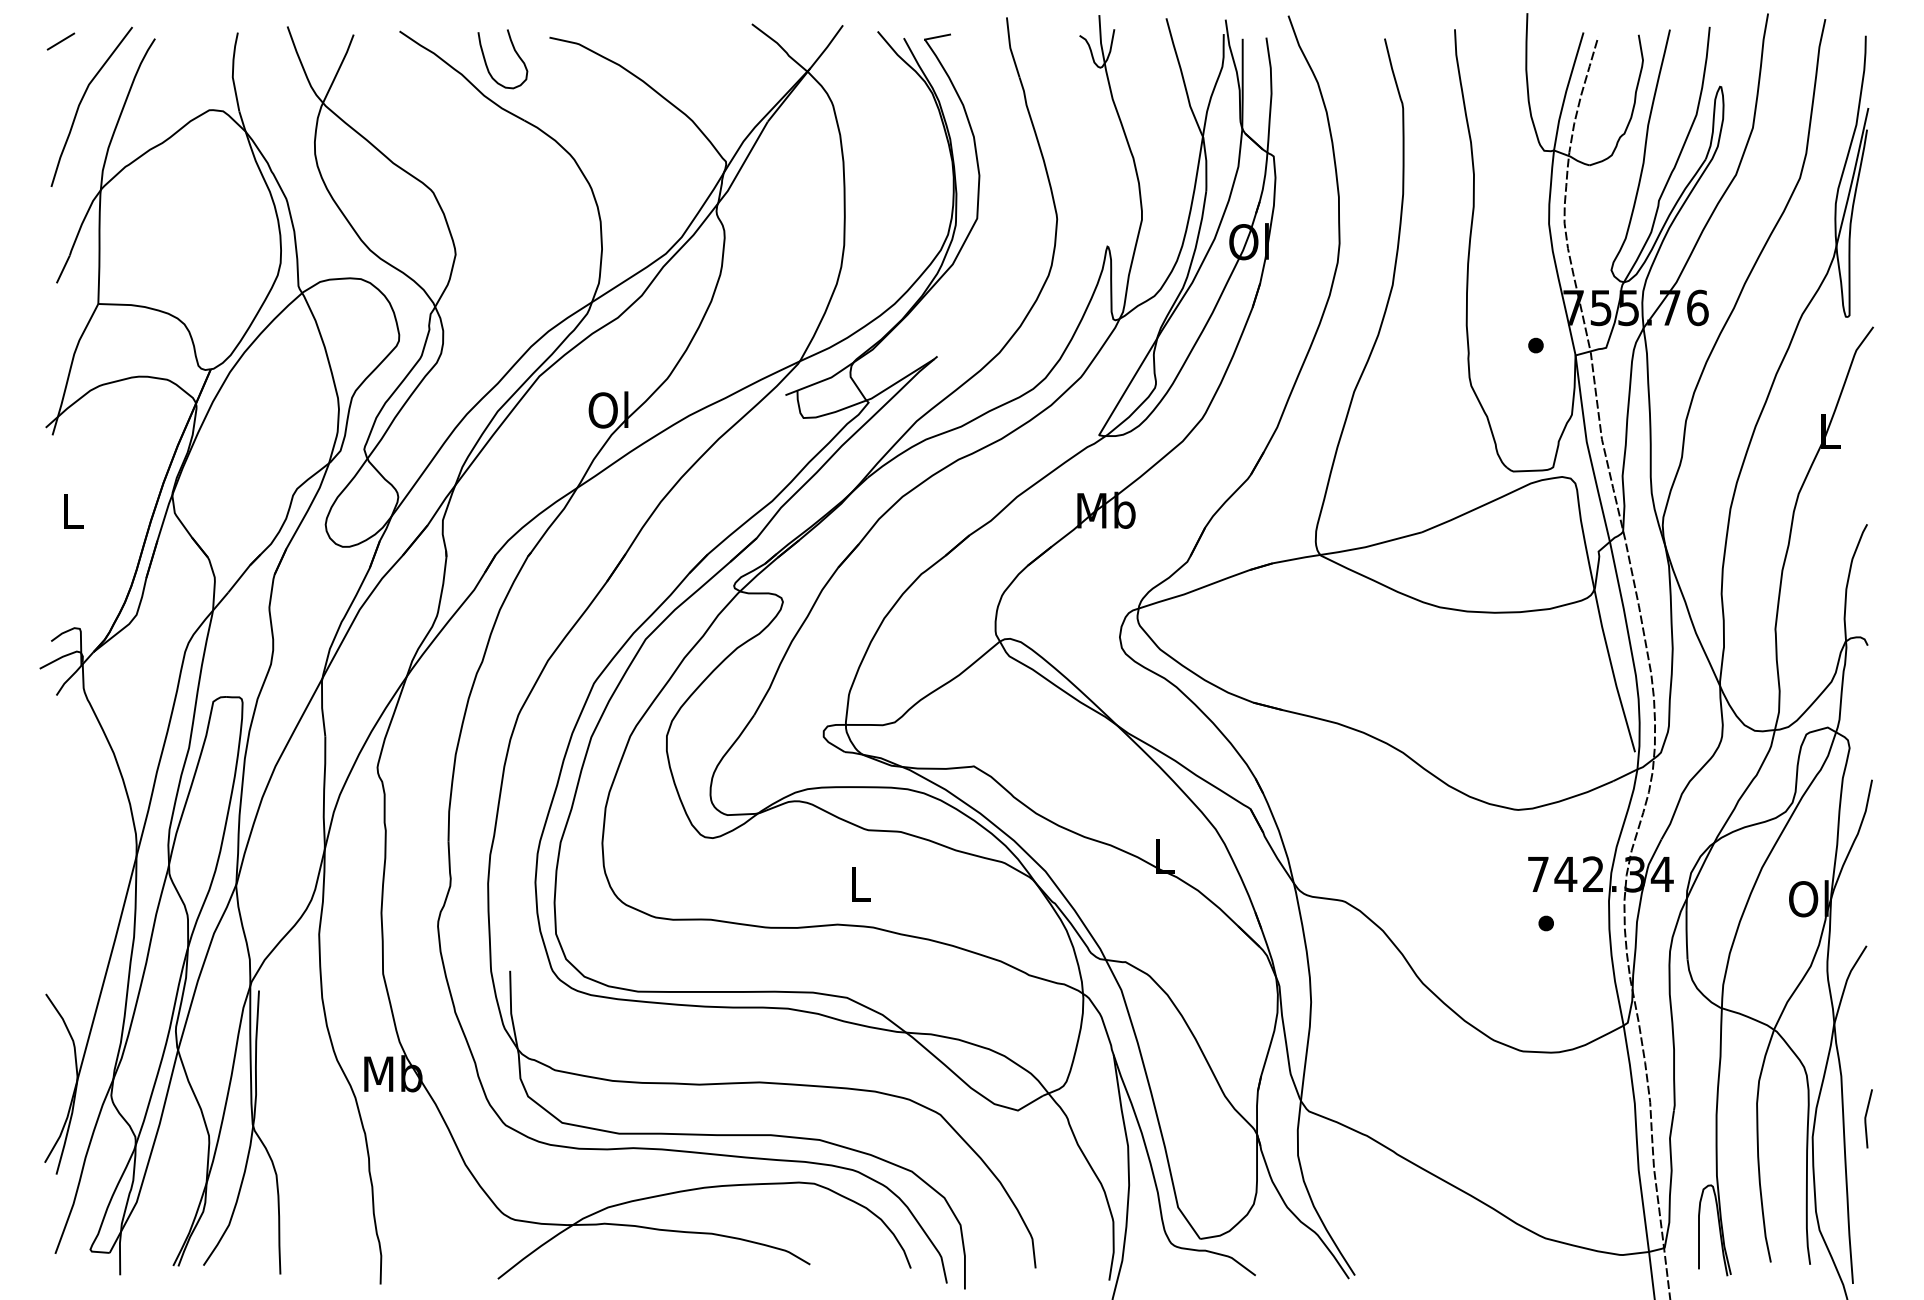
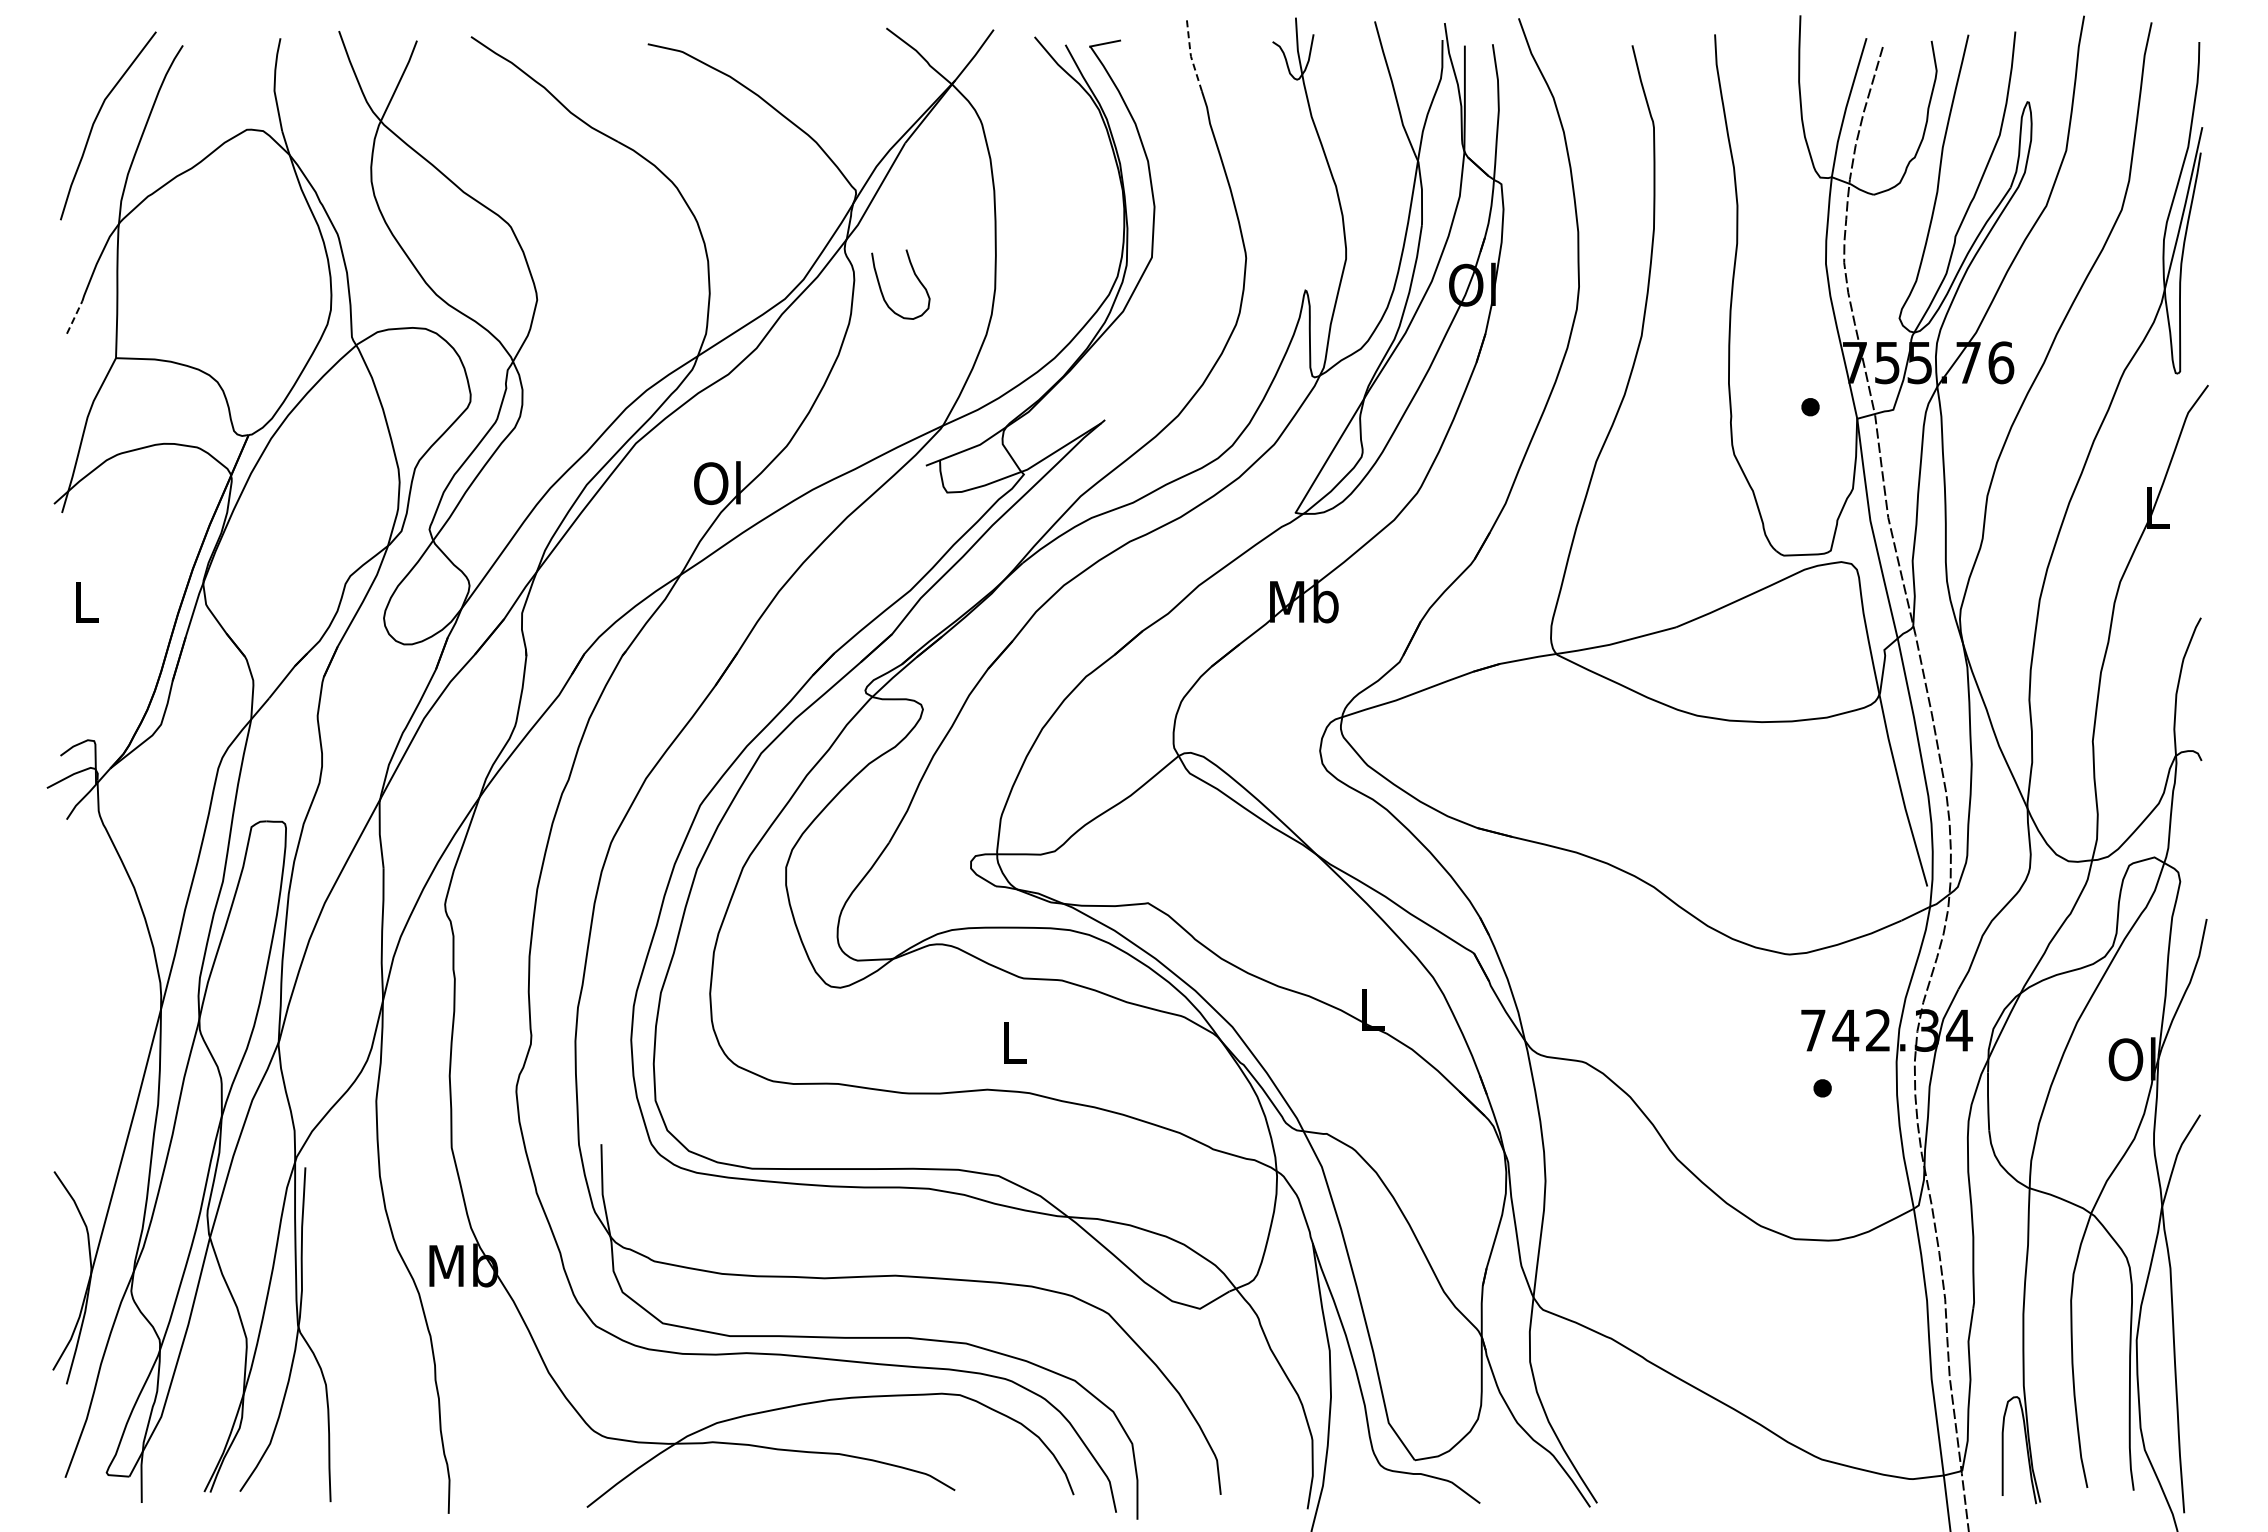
line: (60, 41) -> (71, 48), removed
line: (1010, 48) -> (1191, 56), solid -> dashed
curve: (514, 51) -> (914, 275), moved
line: (63, 269) -> (74, 317), solid -> dashed
line: (1865, 1118) -> (2199, 1318), removed

